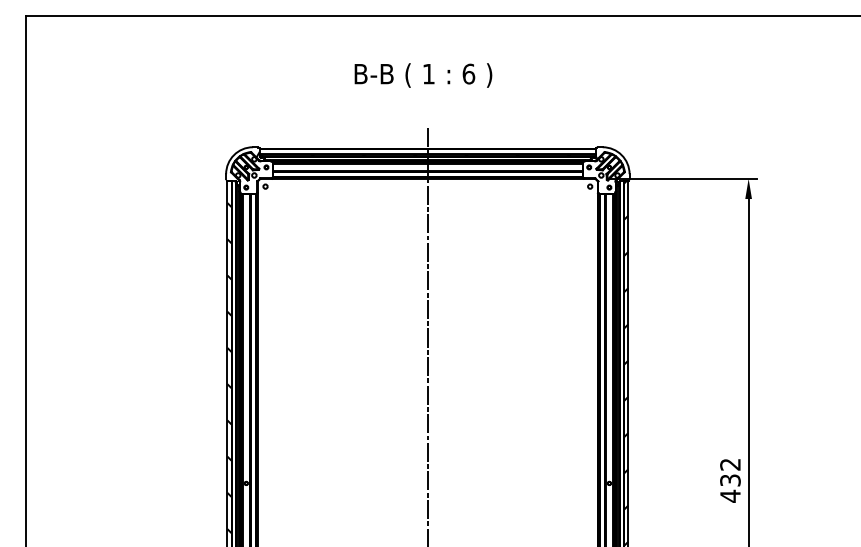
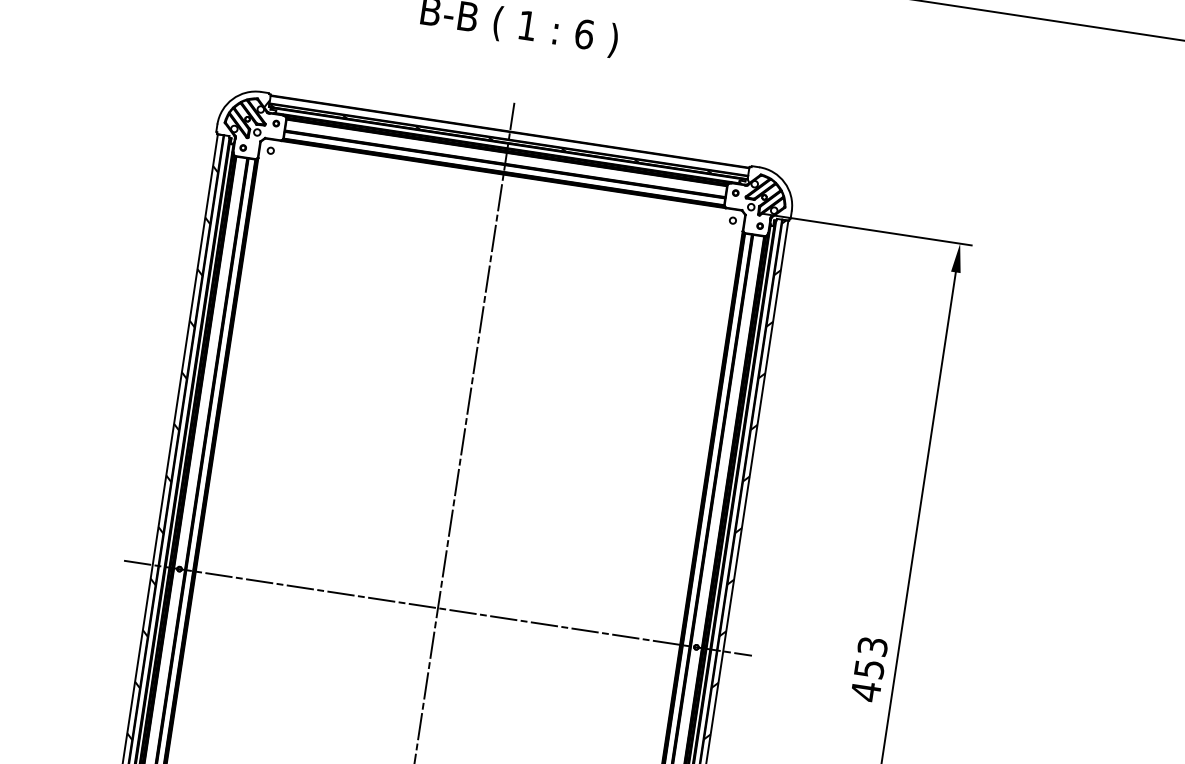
text: (730, 471) -> (871, 656), 432 -> 453
line: (427, 483) -> (437, 608), added

